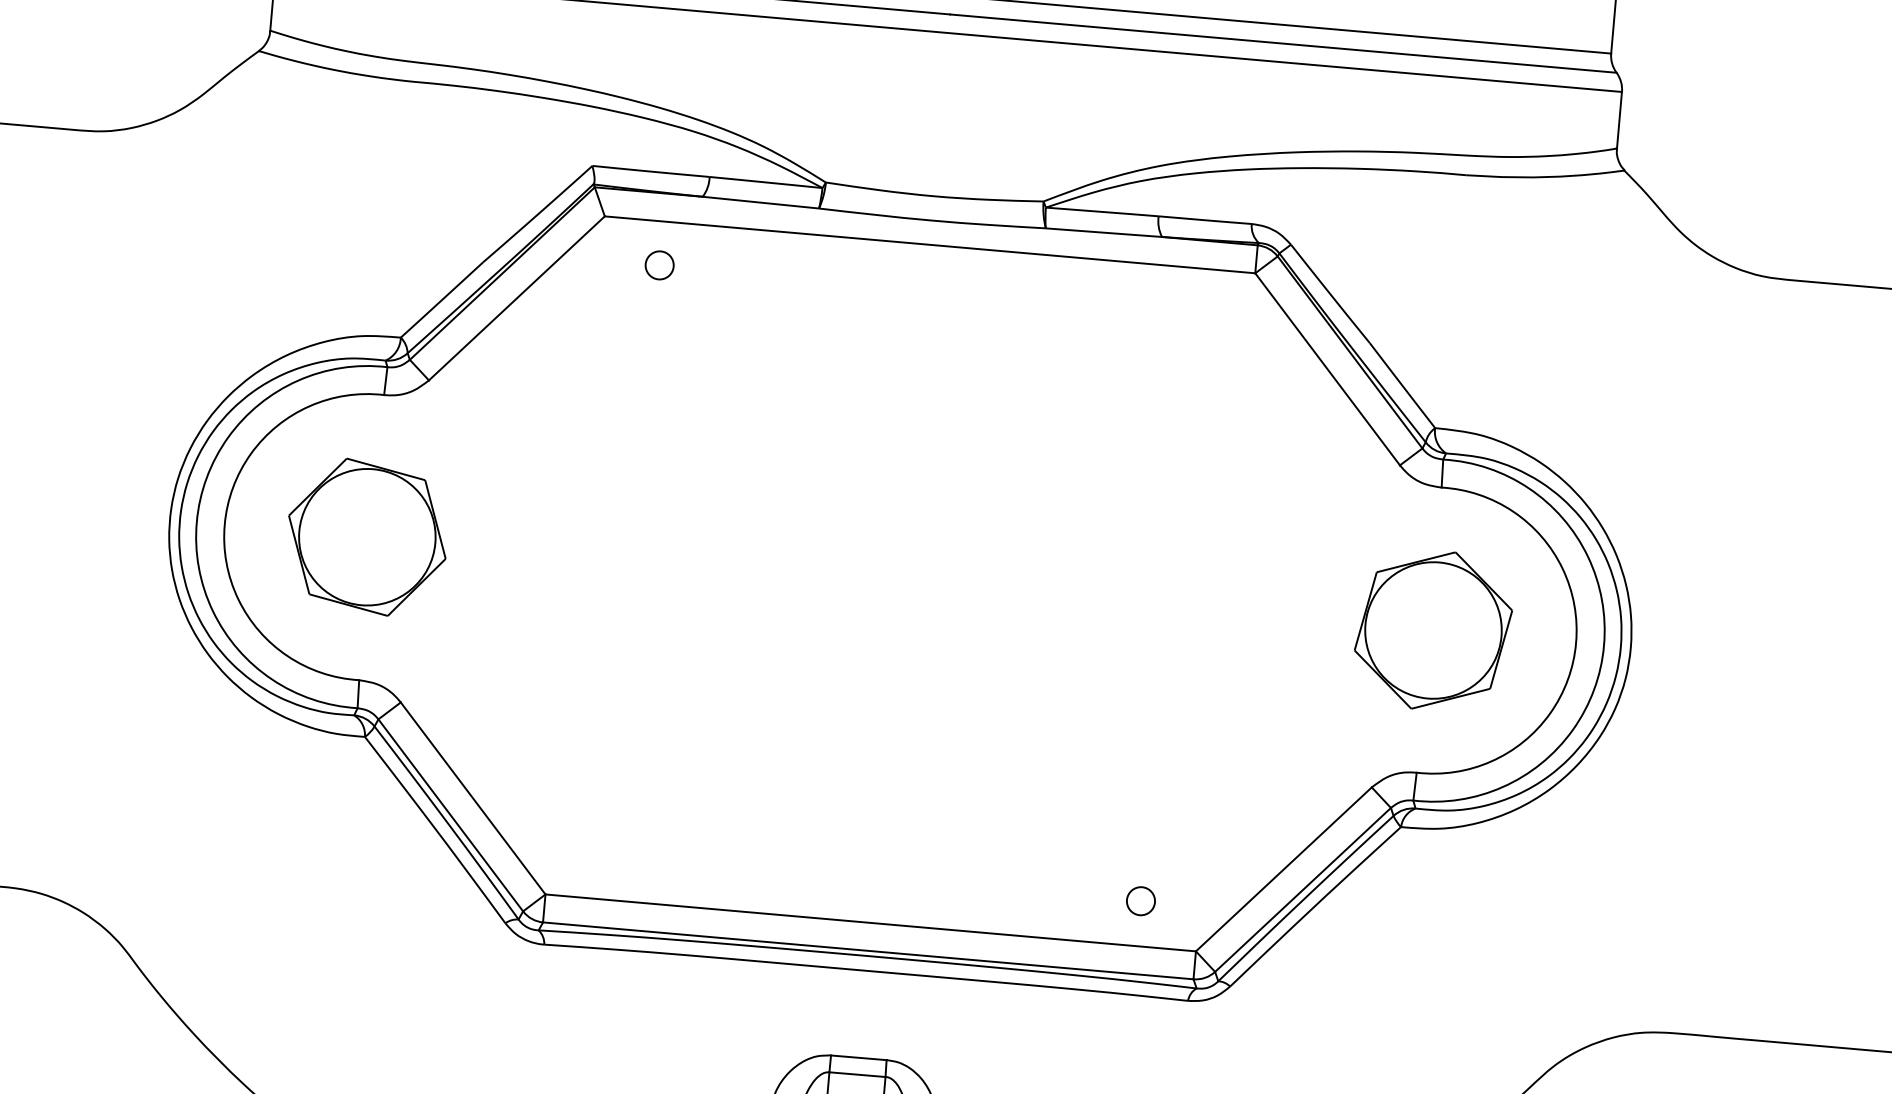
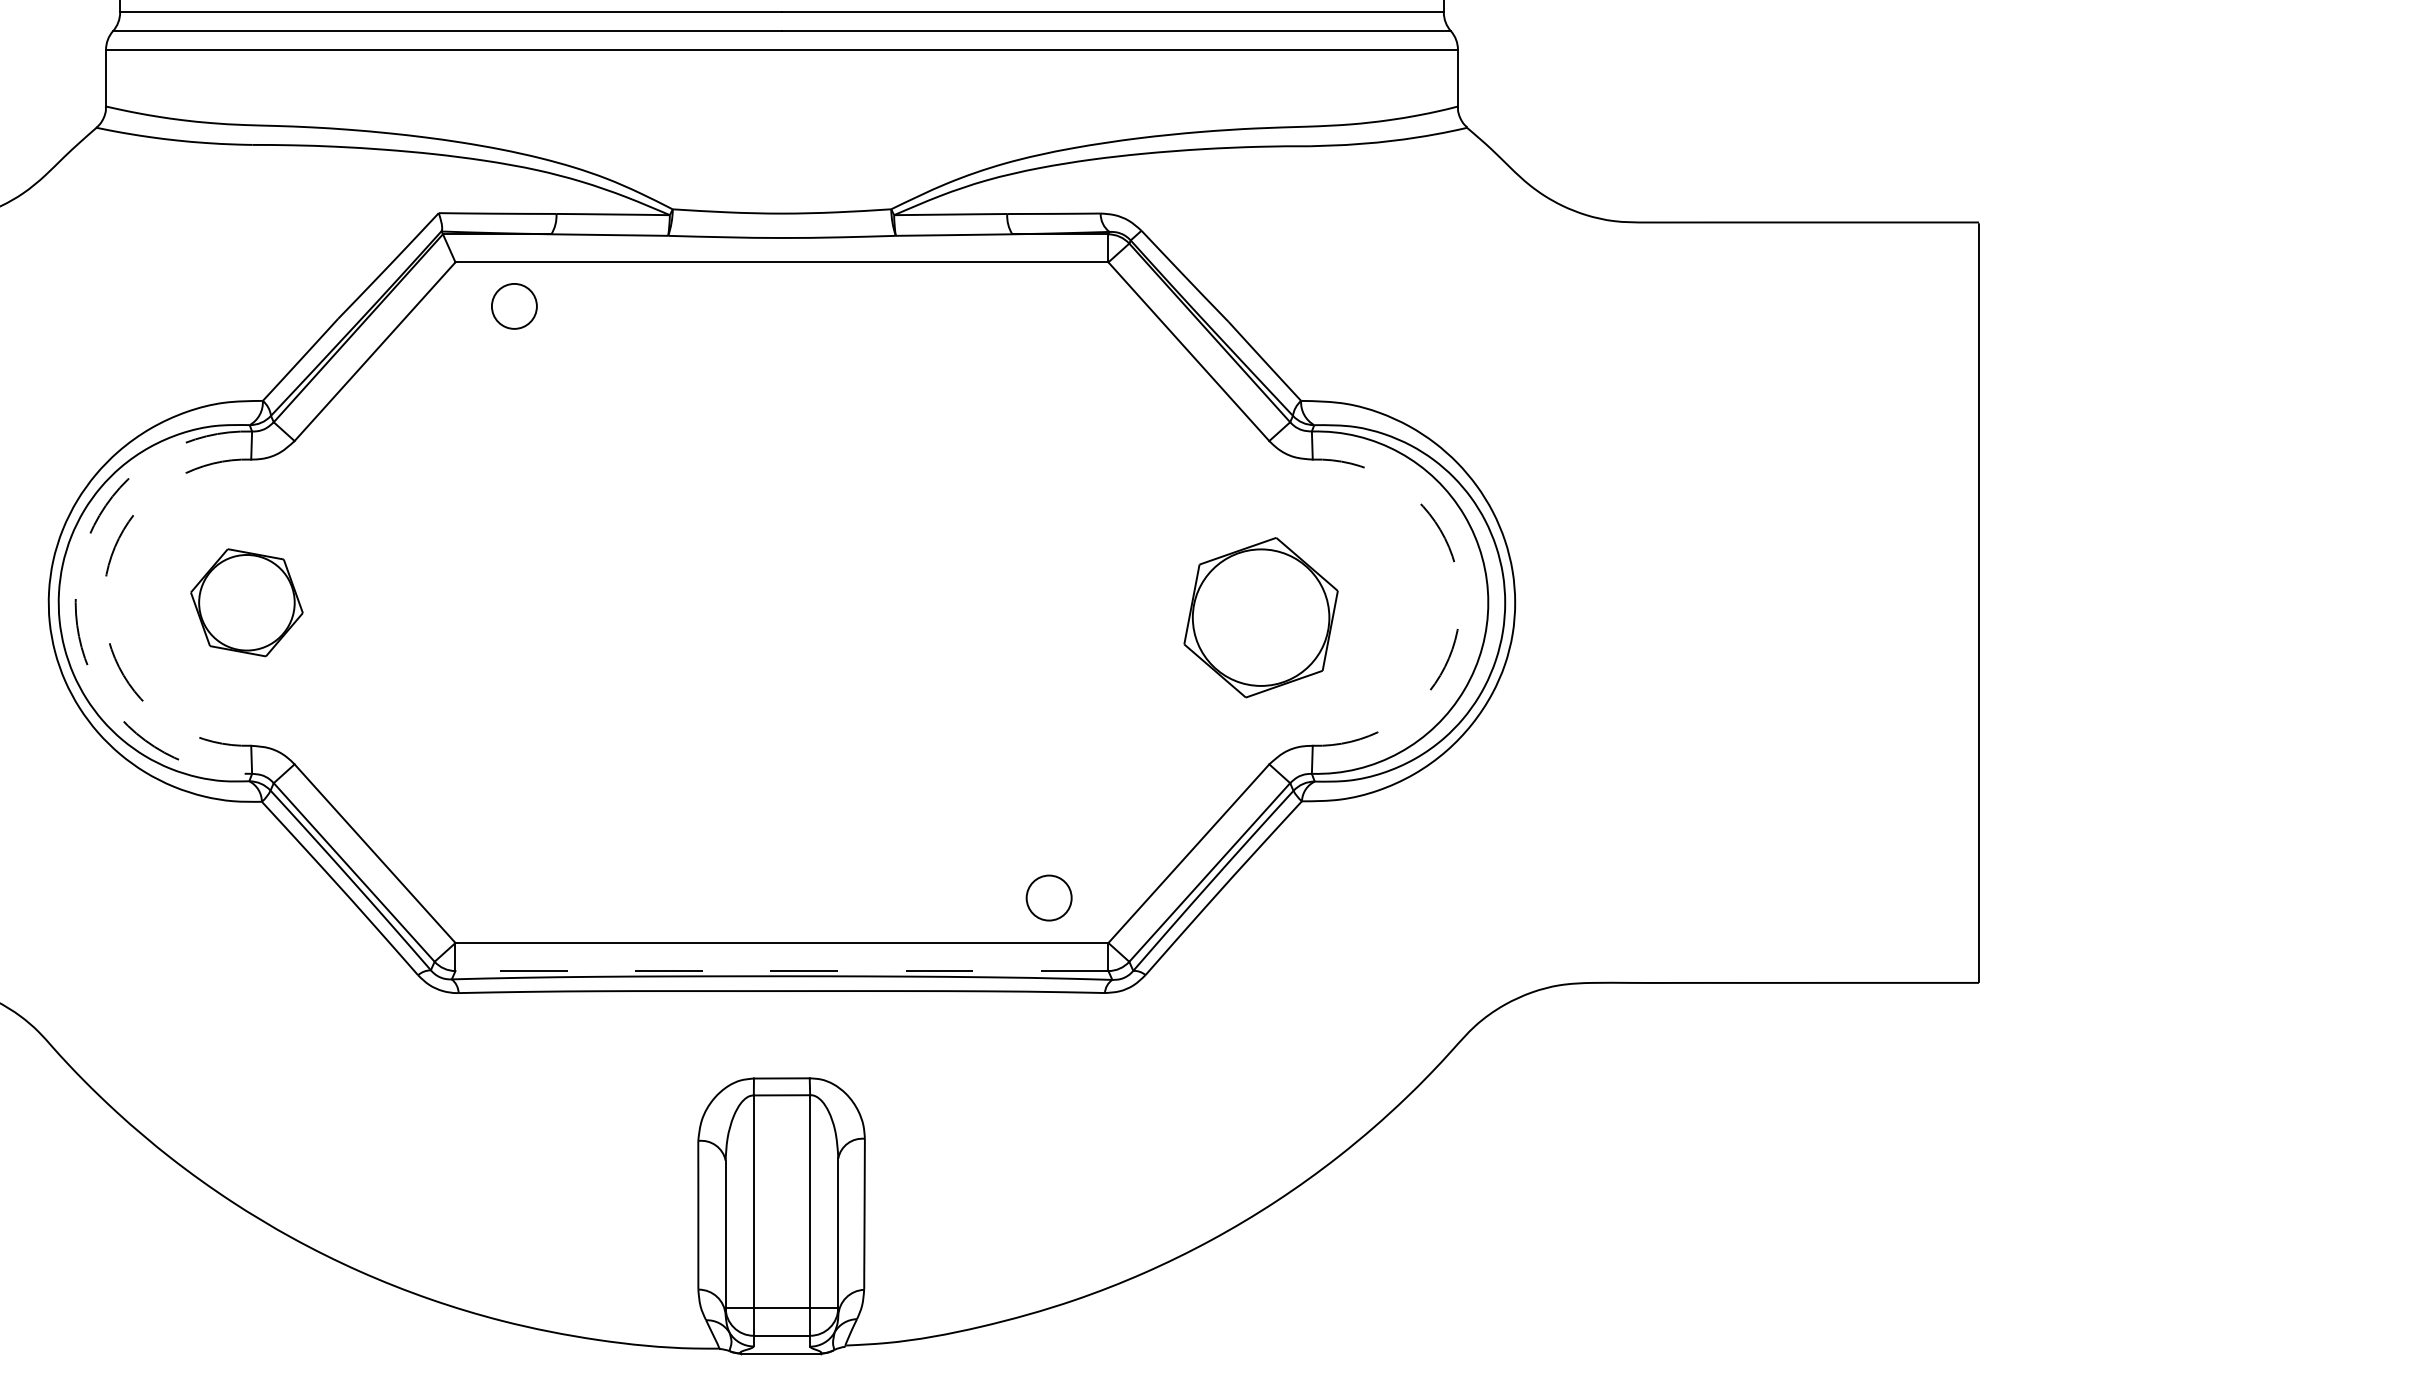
circle: (659, 265) -> (514, 306), size x1.6
arc: (196, 522) -> (75, 602), solid -> dashed
arc: (224, 524) -> (103, 602), solid -> dashed
part: (366, 537) -> (246, 602), size x0.7
part: (1432, 630) -> (1260, 617), moved
arc: (1576, 642) -> (1460, 602), solid -> dashed
circle: (1141, 900) -> (1049, 897), size x1.6
line: (867, 951) -> (781, 971), solid -> dashed

